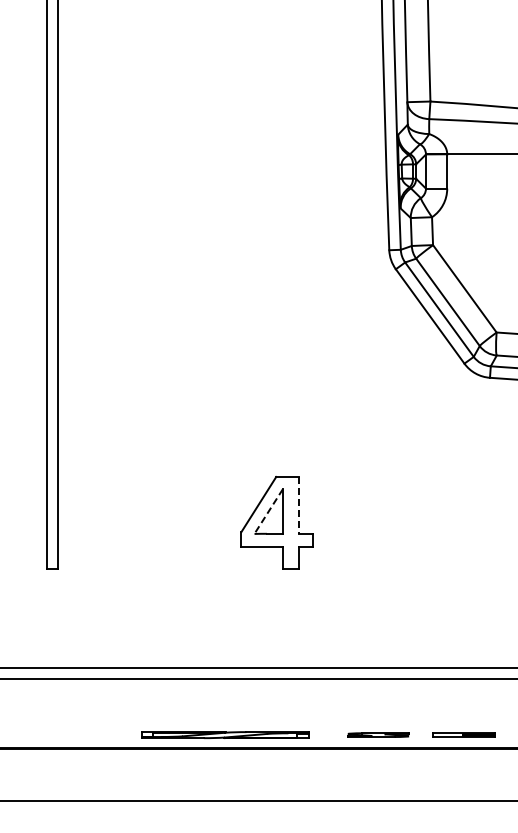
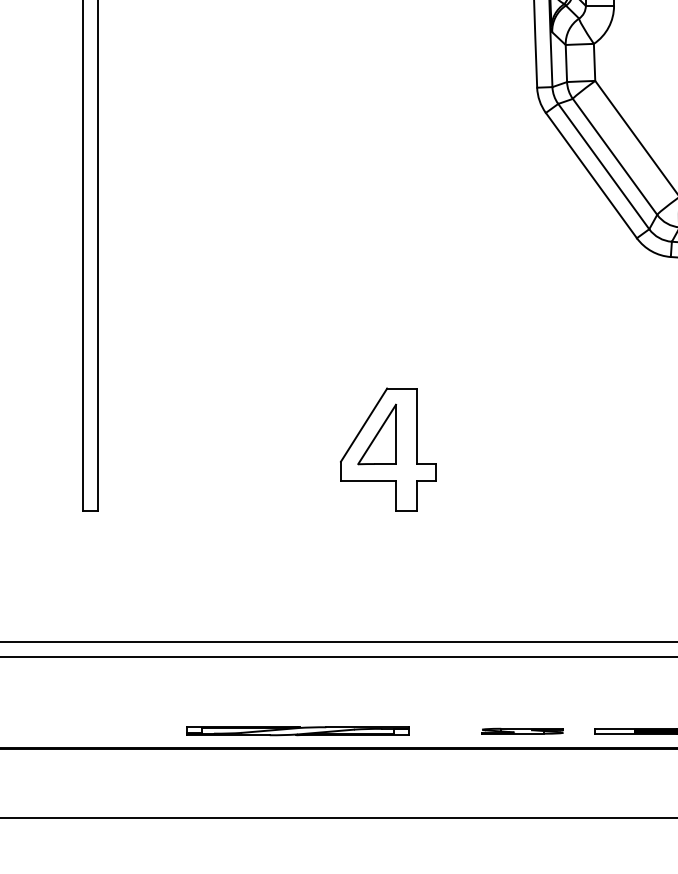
line: (298, 505) -> (416, 426), dashed -> solid
line: (268, 511) -> (376, 434), dashed -> solid
part: (225, 734) -> (298, 730), moved

